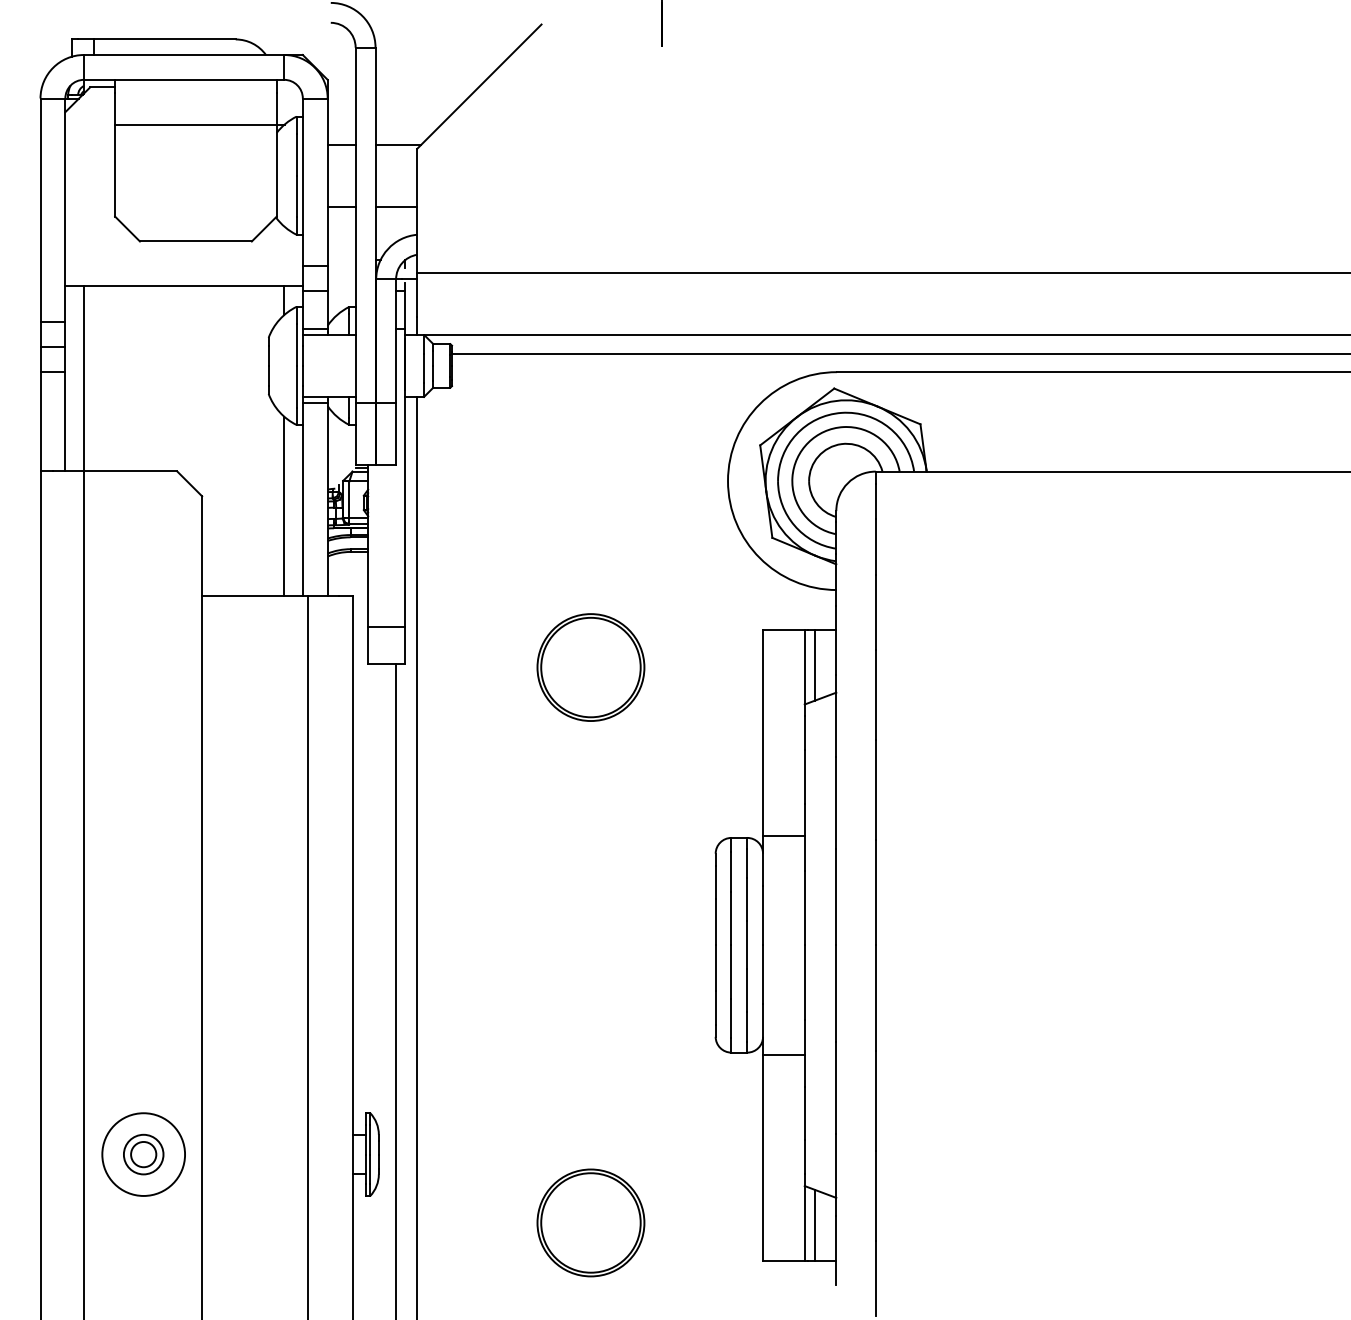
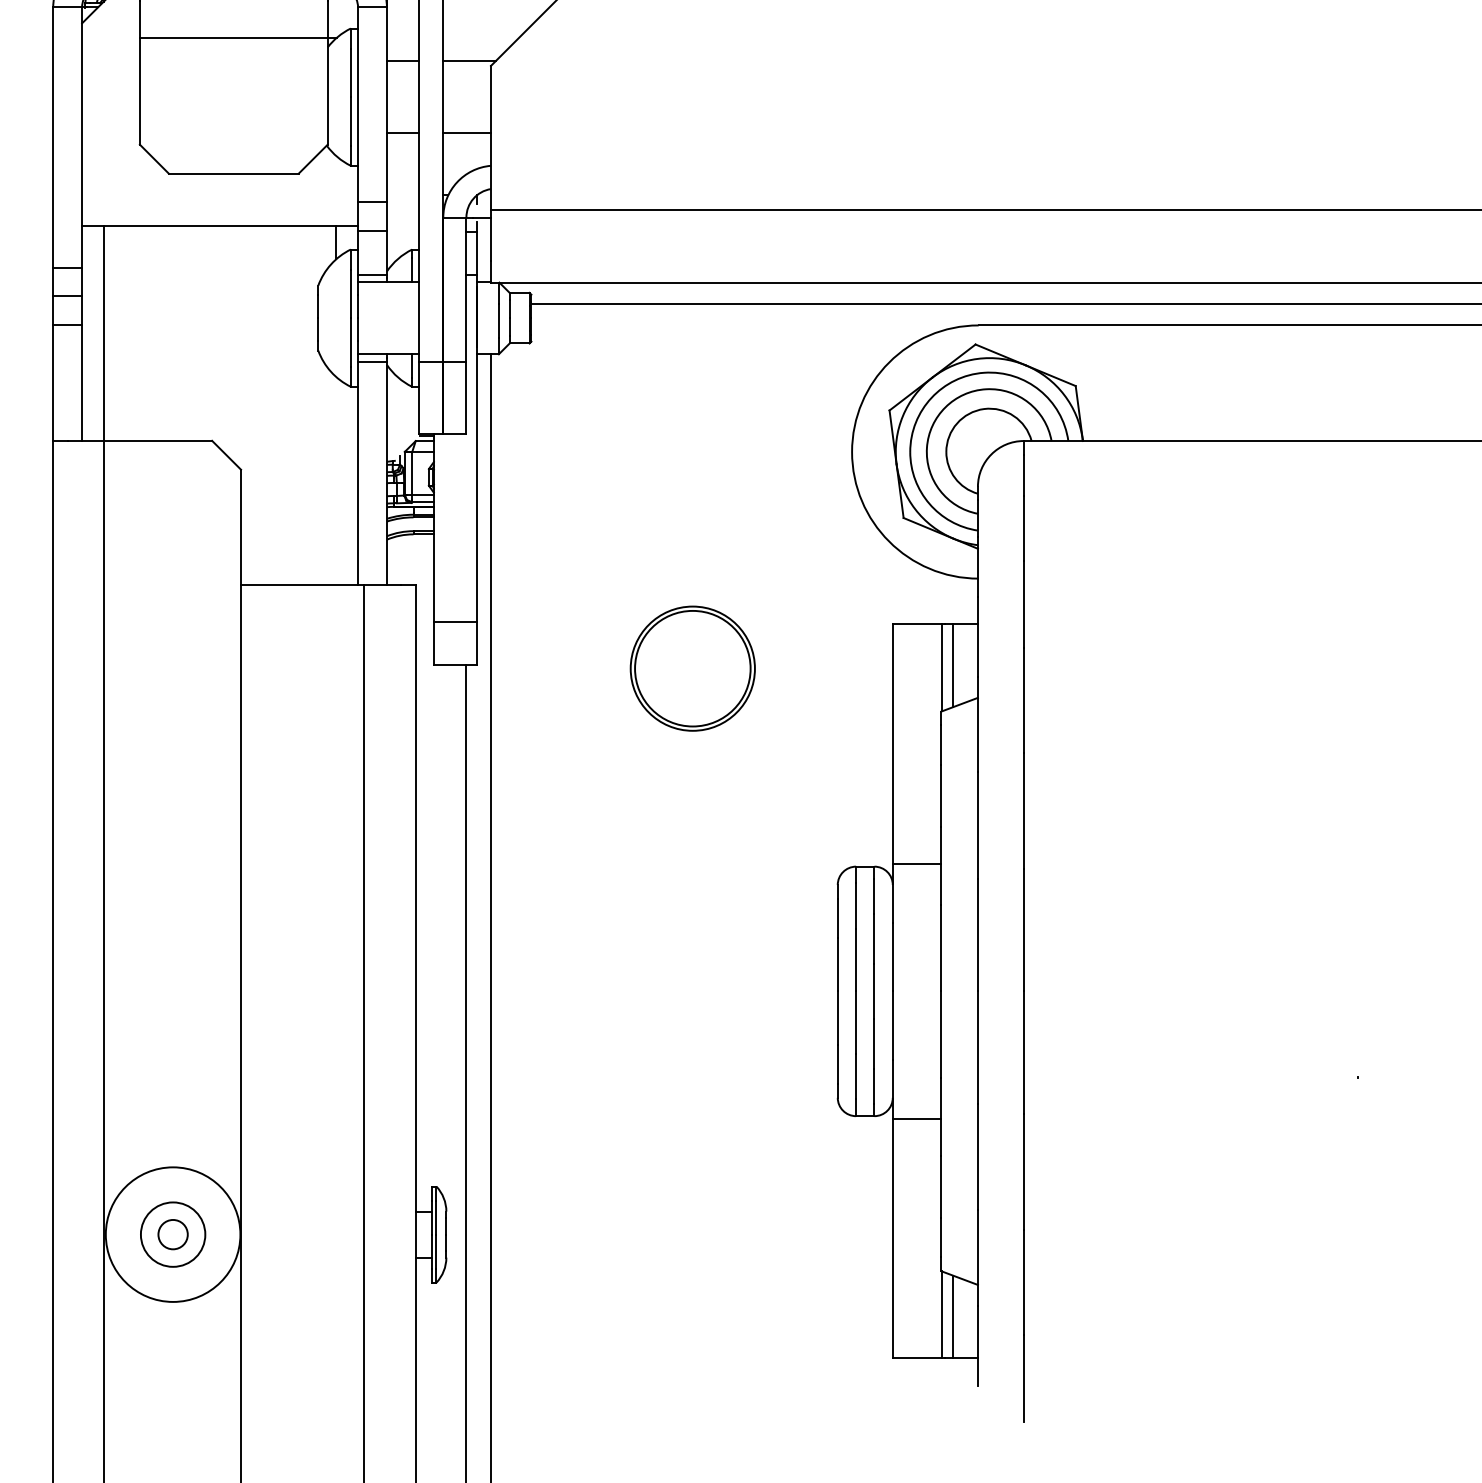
line: (284, 505) -> (336, 480), removed
circle: (143, 1154) -> (172, 1234), size x1.4
circle: (143, 1154) -> (172, 1234), size x1.4
part: (590, 1222) -> (692, 1313), removed

